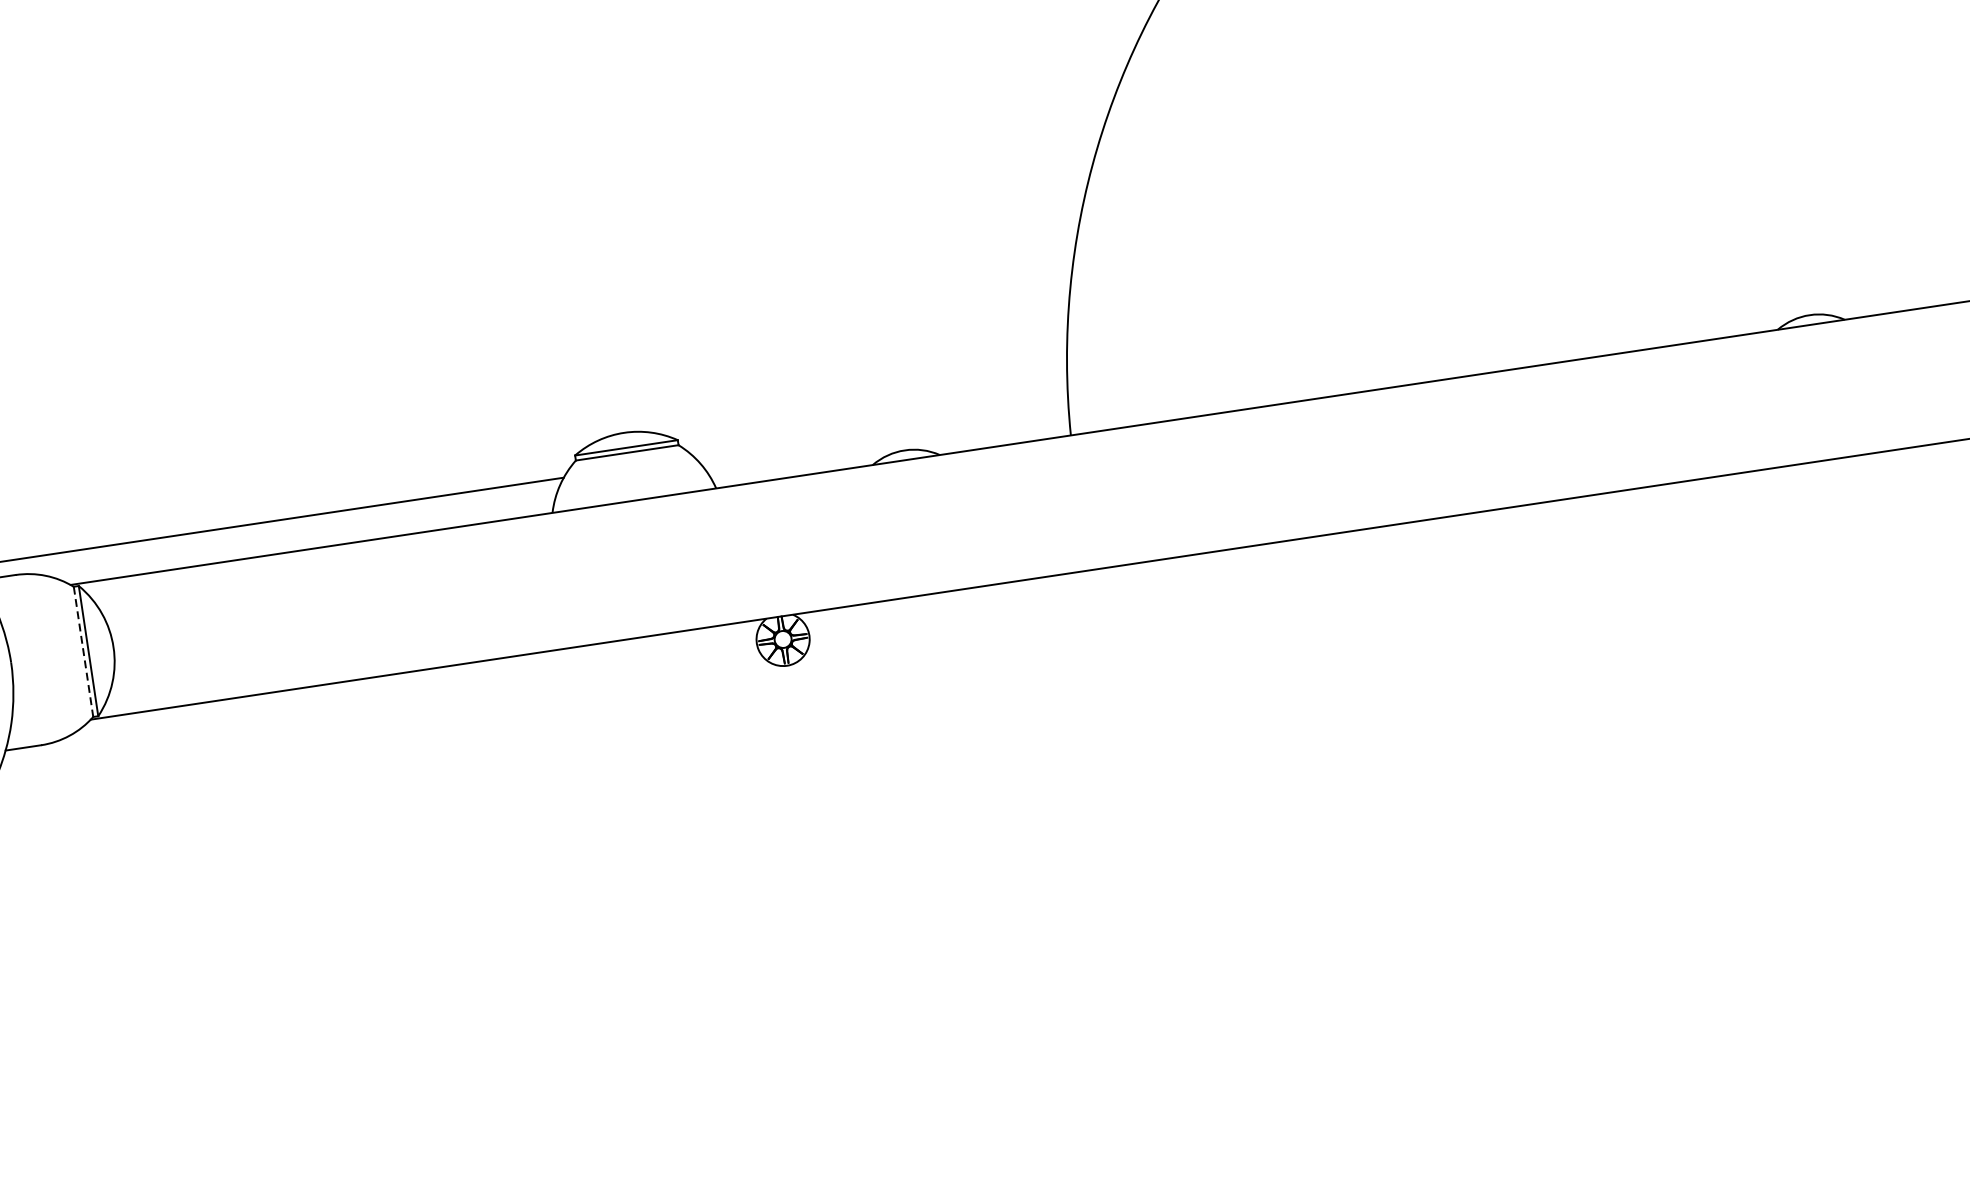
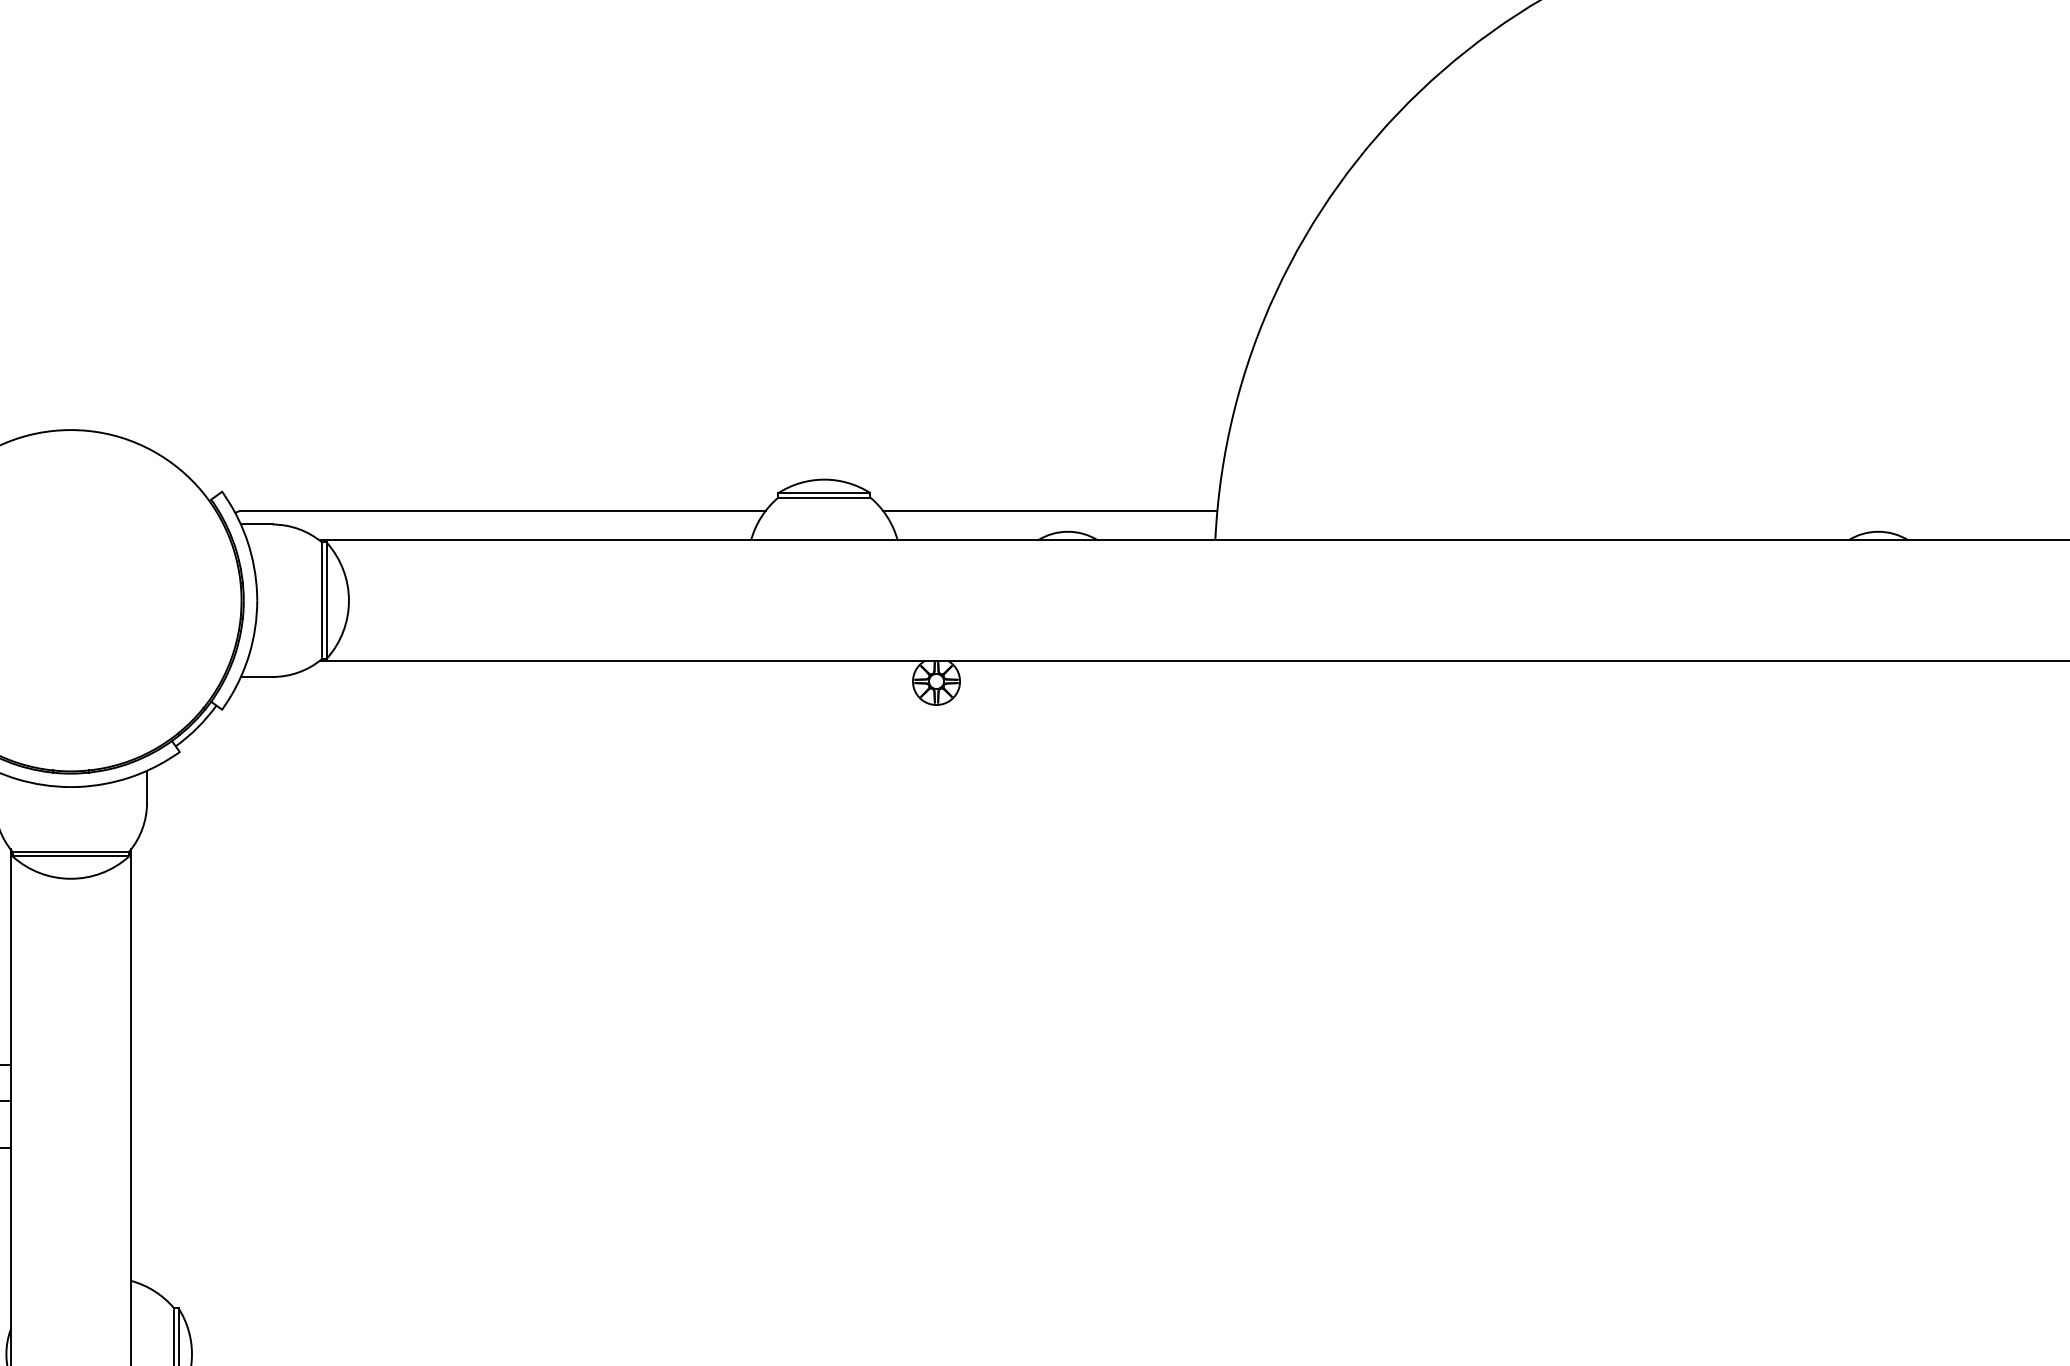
line: (882, 430) -> (1050, 511), added
line: (84, 652) -> (322, 601), dashed -> solid

